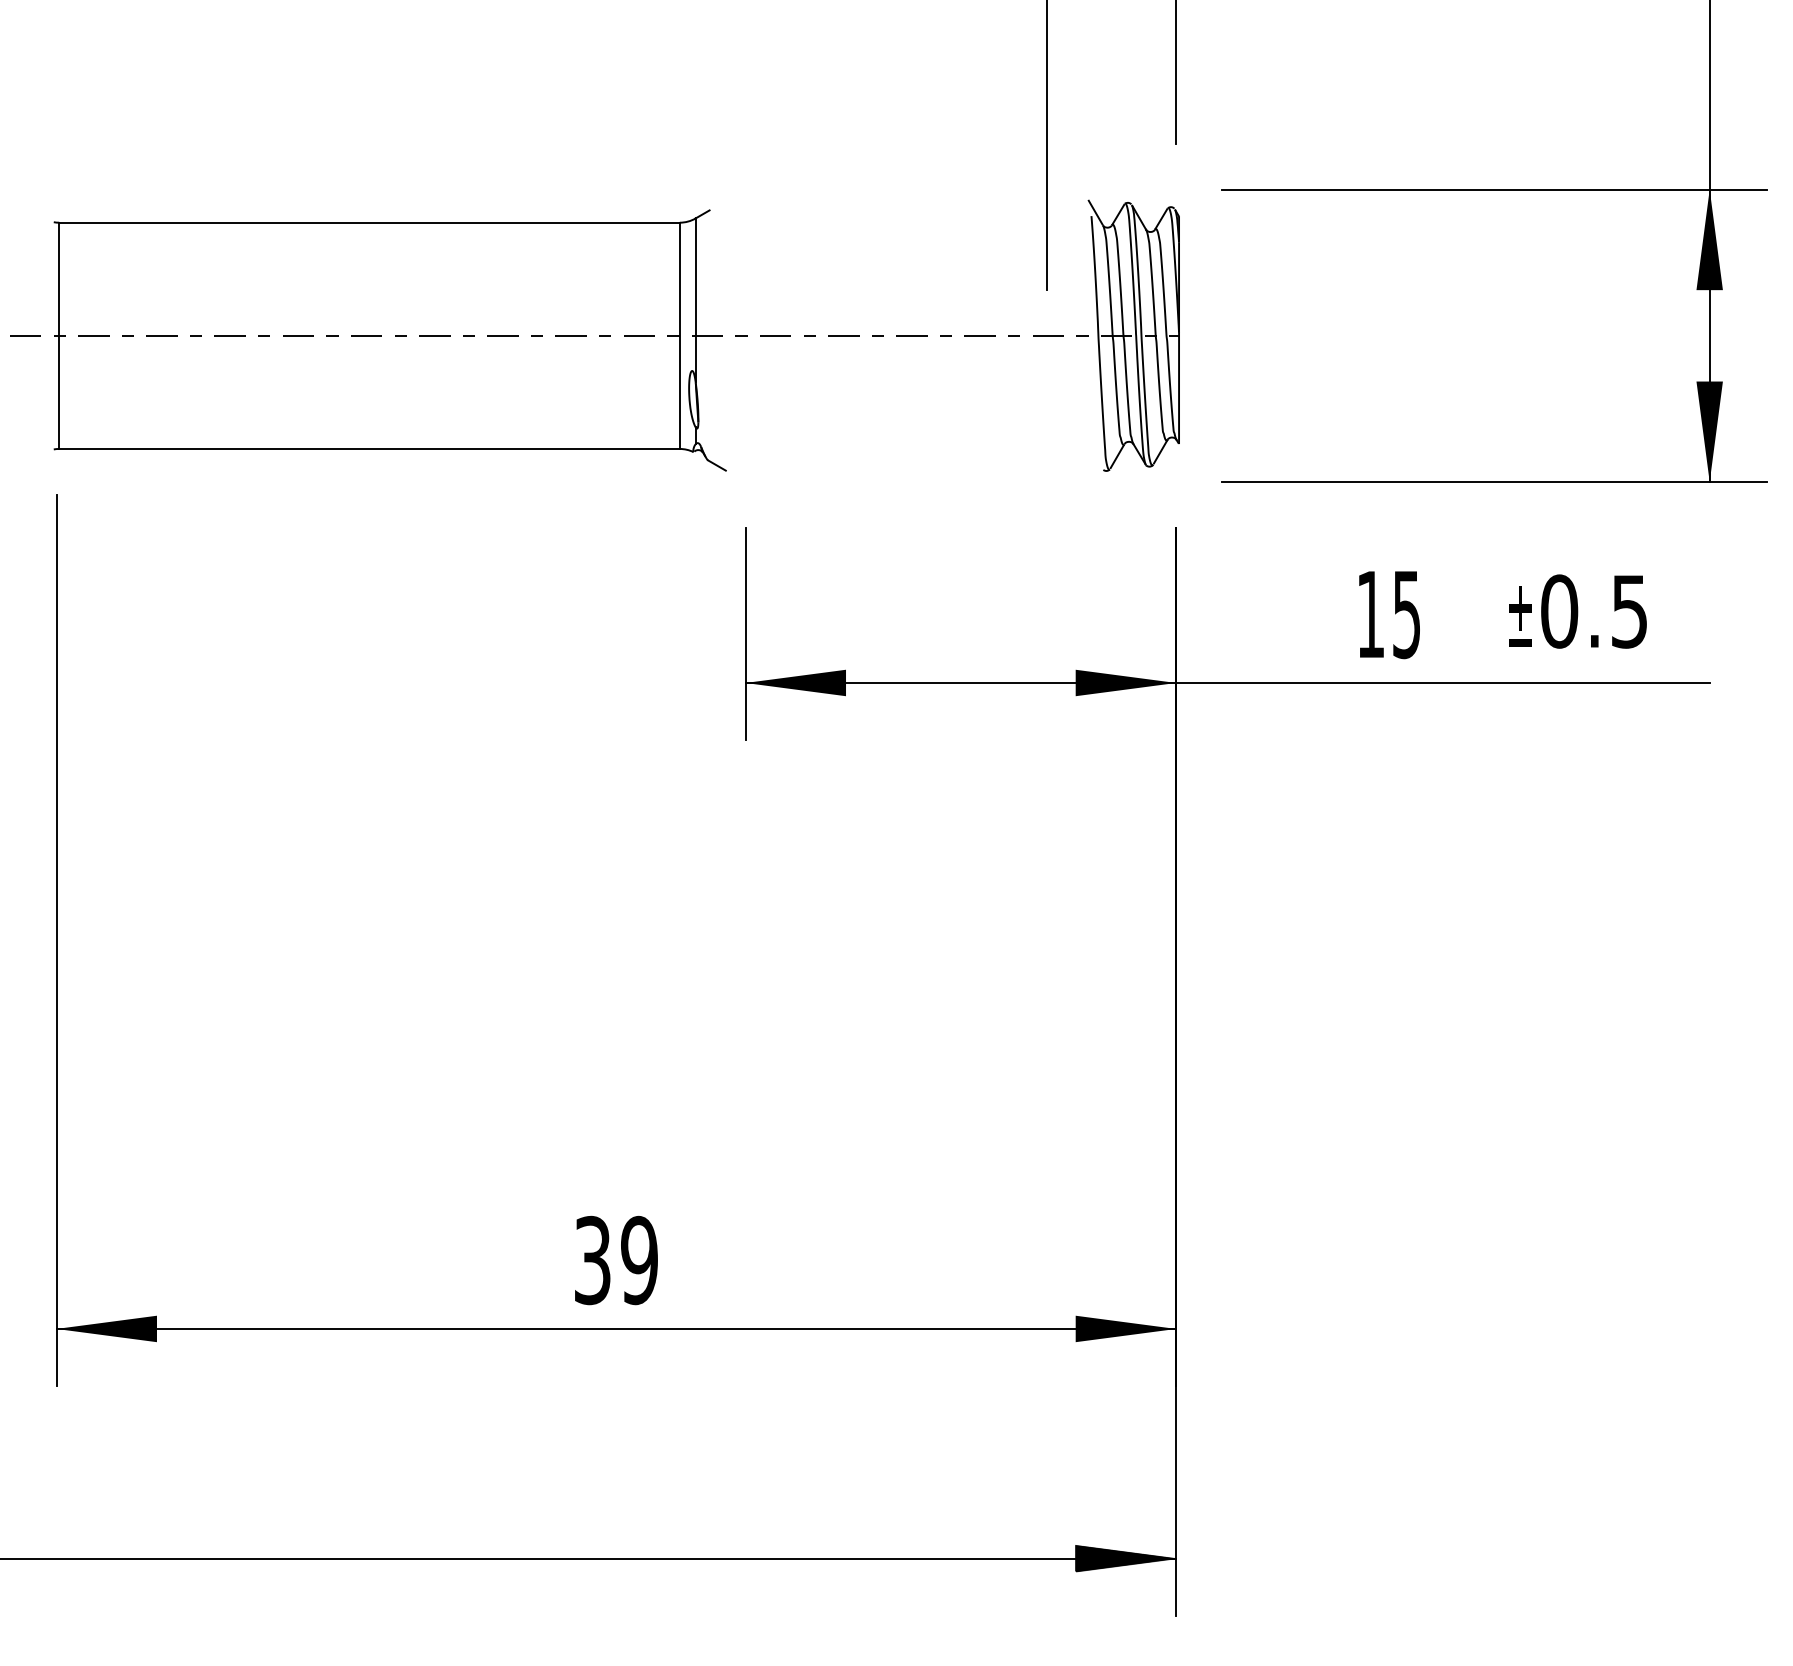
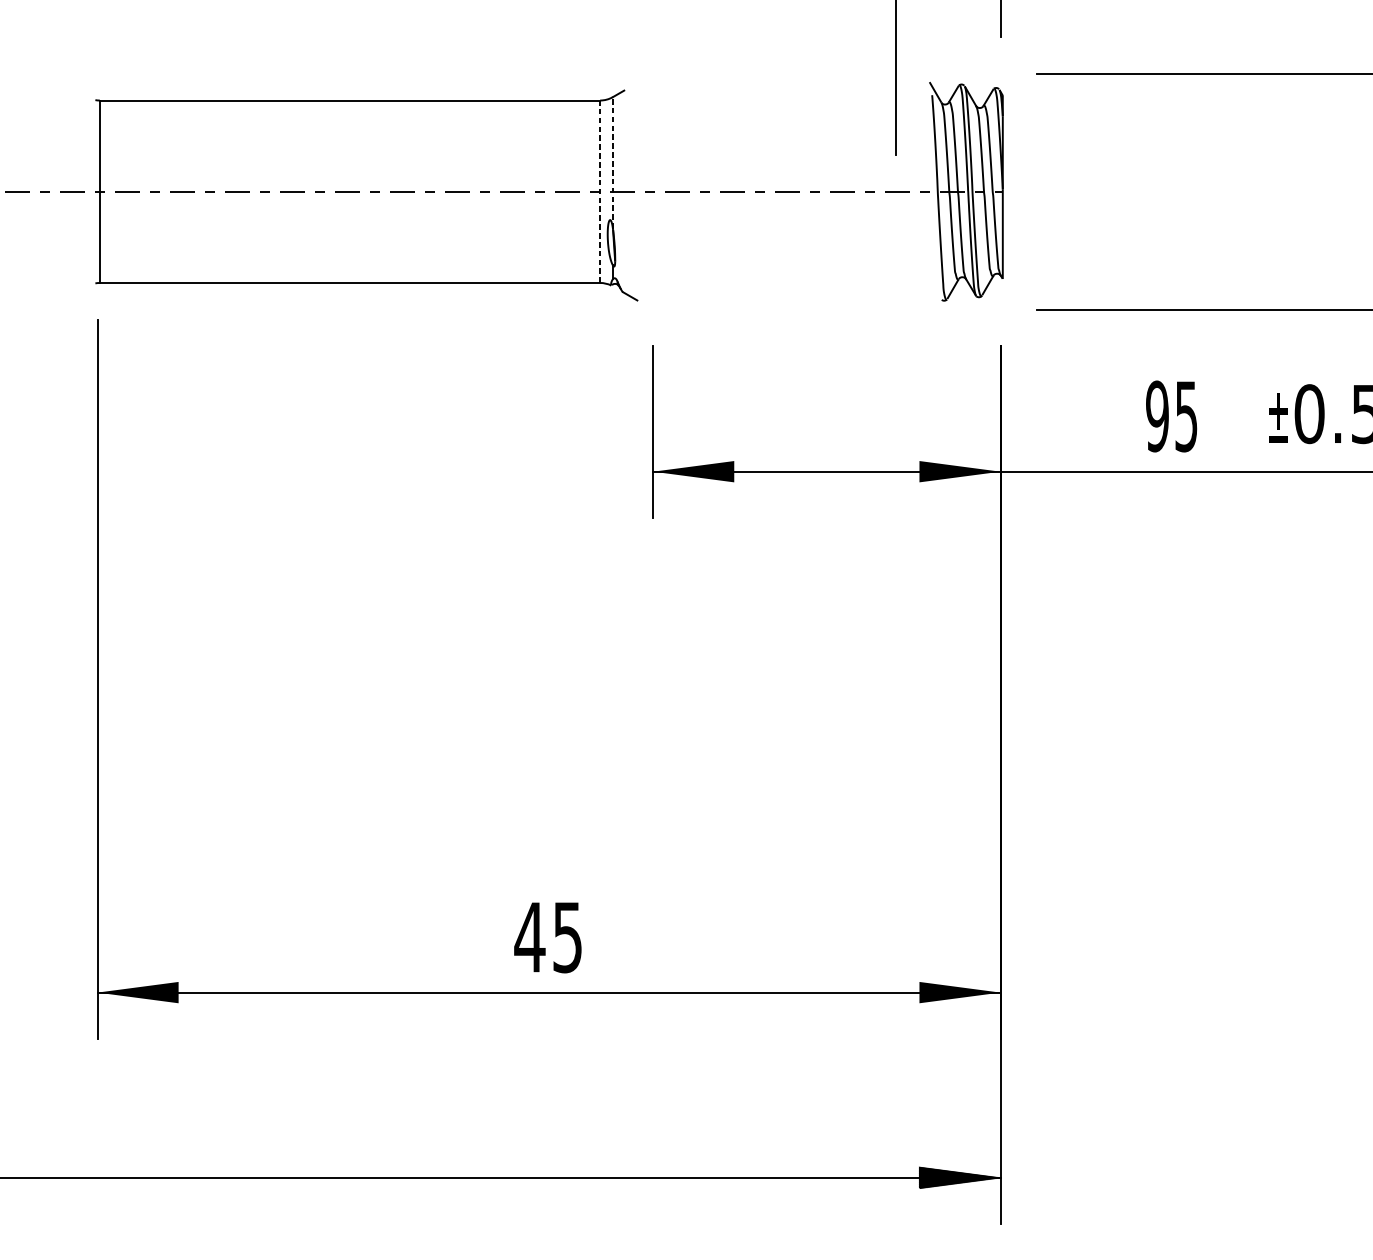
line: (695, 300) -> (612, 163), solid -> dashed
line: (679, 335) -> (599, 191), solid -> dashed
text: (1370, 614) -> (1157, 416), 15 -> 95
text: (615, 1260) -> (548, 937), 39 -> 45

